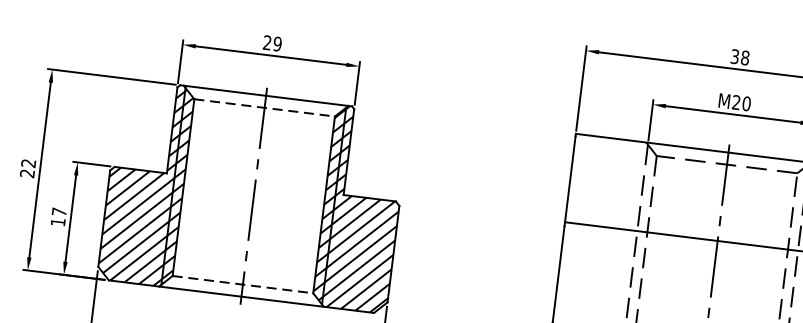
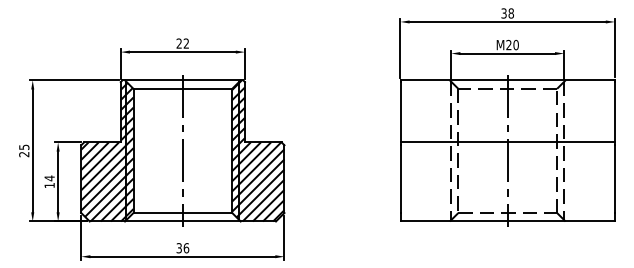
text: (277, 43) -> (186, 43), 29 -> 22
line: (265, 107) -> (183, 88), dashed -> solid
text: (29, 162) -> (24, 146), 22 -> 25
text: (59, 212) -> (49, 178), 17 -> 14
line: (243, 285) -> (183, 213), dashed -> solid

